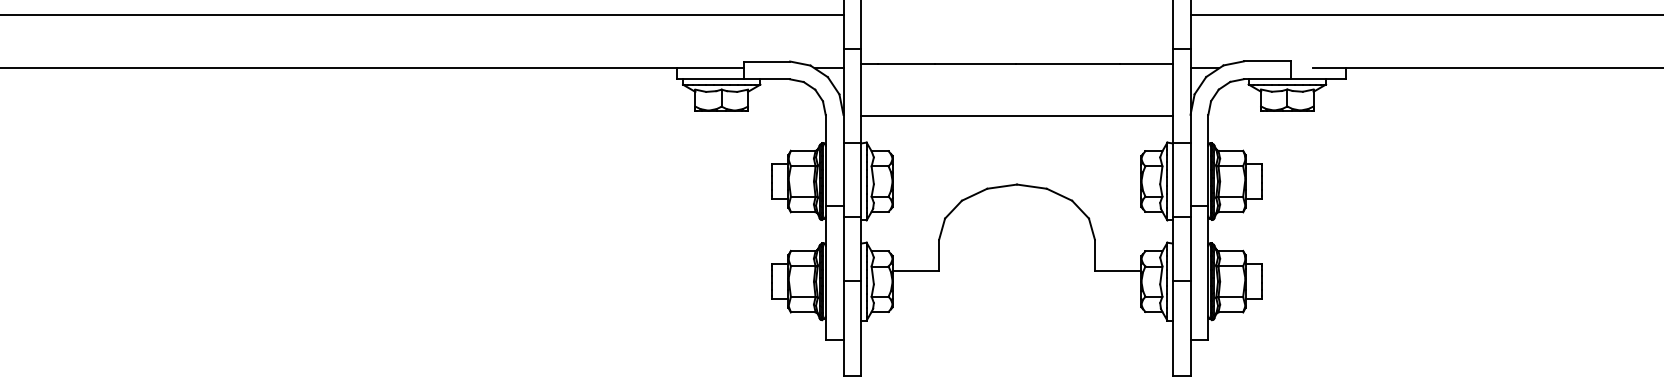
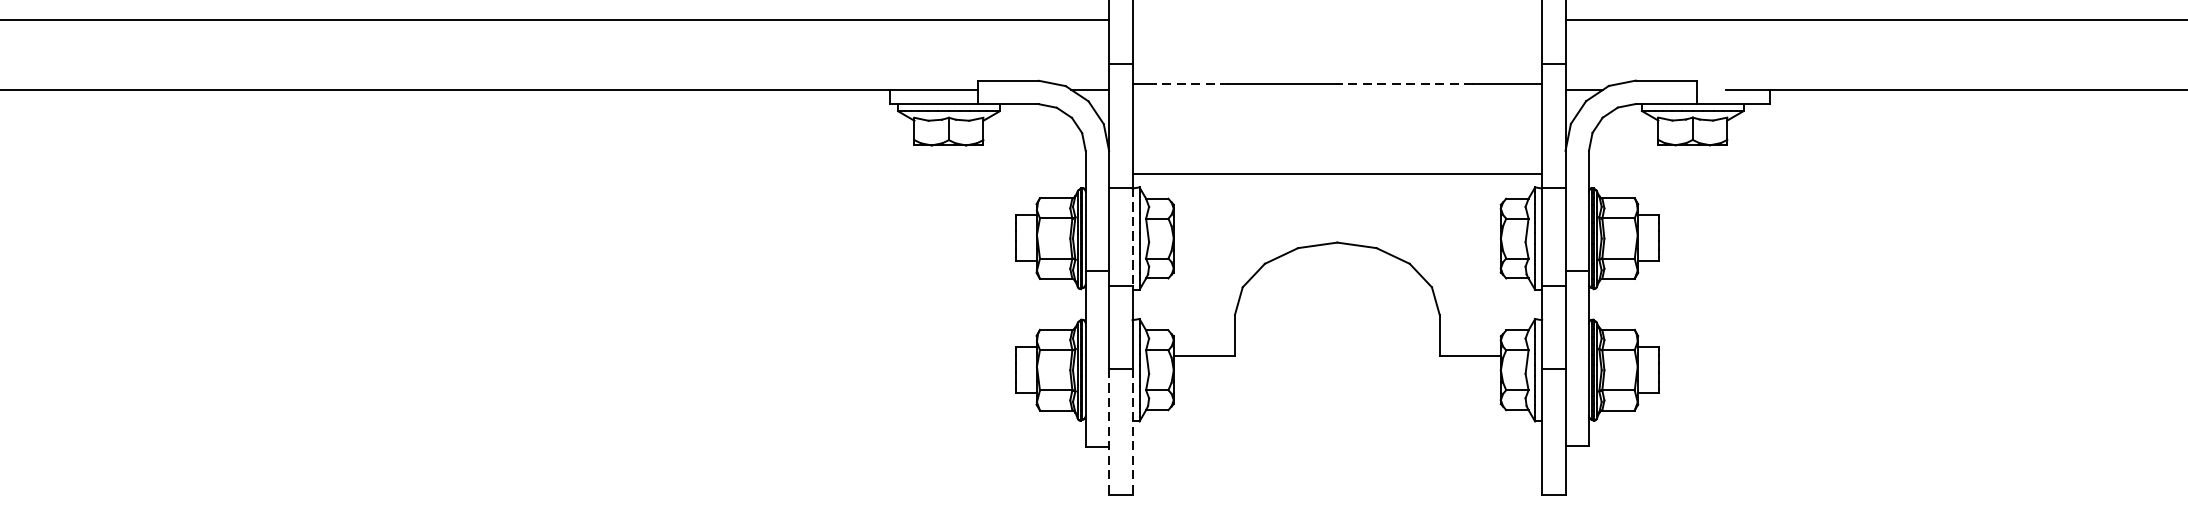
line: (905, 64) -> (1190, 84), solid -> dashed
line: (1067, 64) -> (1403, 84), solid -> dashed
line: (1016, 116) -> (1336, 174), moved
line: (861, 180) -> (1132, 237), solid -> dashed
line: (843, 328) -> (1109, 431), solid -> dashed
line: (861, 328) -> (1132, 431), solid -> dashed

